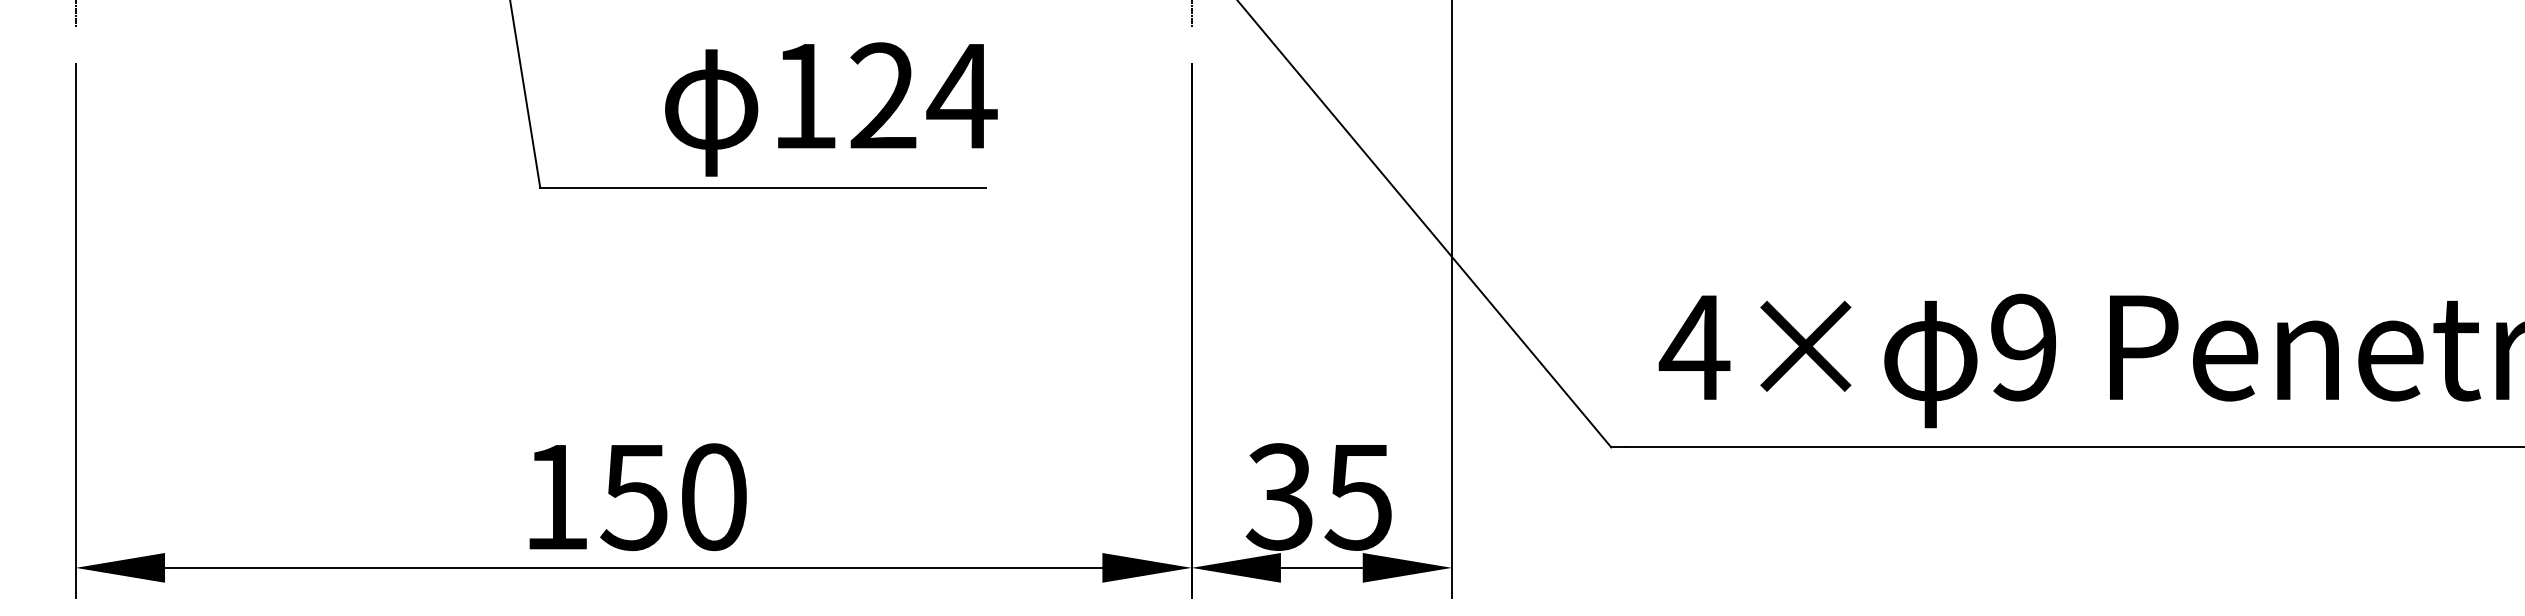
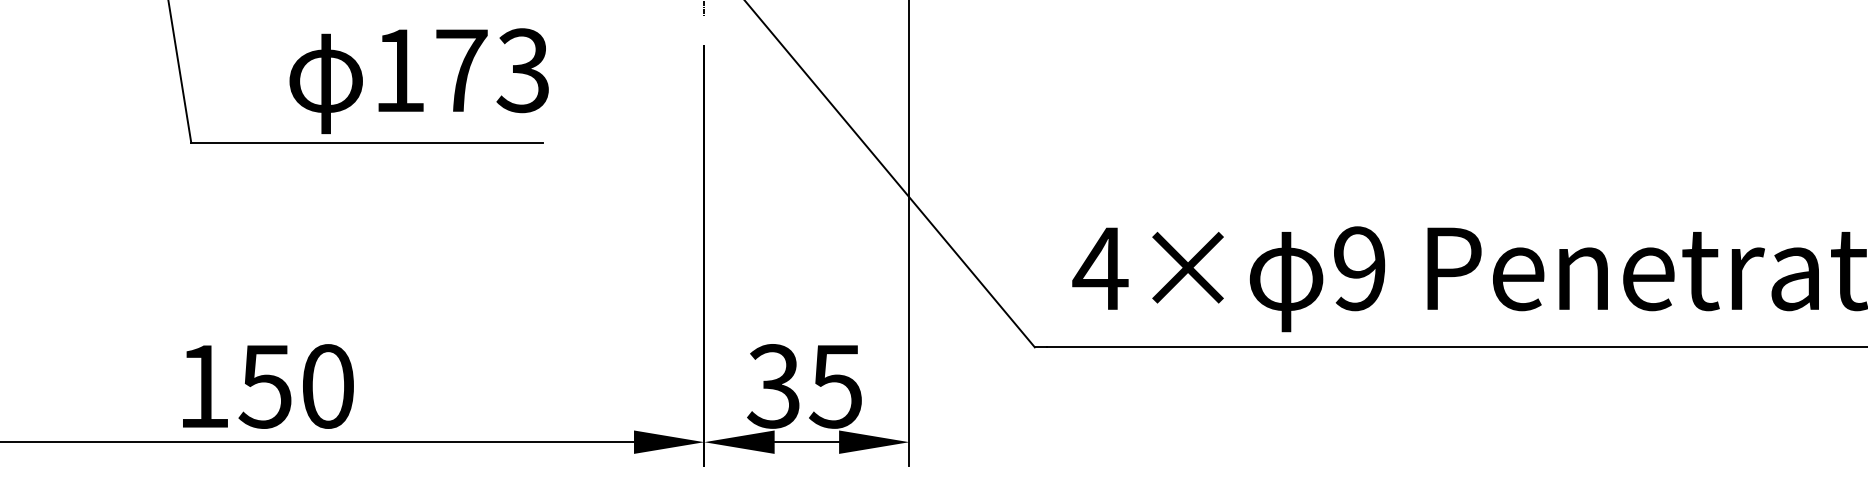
text: (923, 96) -> (493, 70), 124 -> 173

